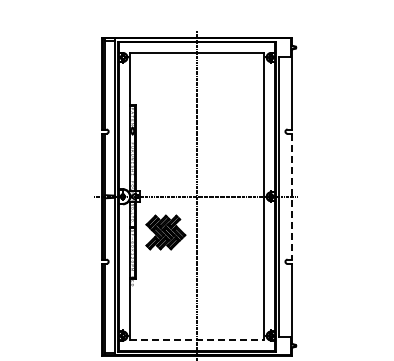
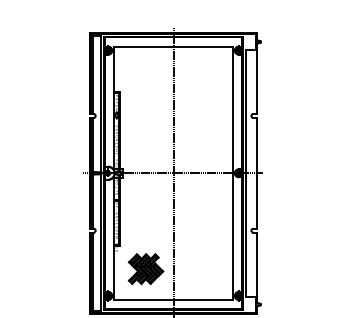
line: (291, 196) -> (256, 173), dashed -> solid
part: (165, 232) -> (145, 269), moved
line: (197, 340) -> (173, 299), dashed -> solid

